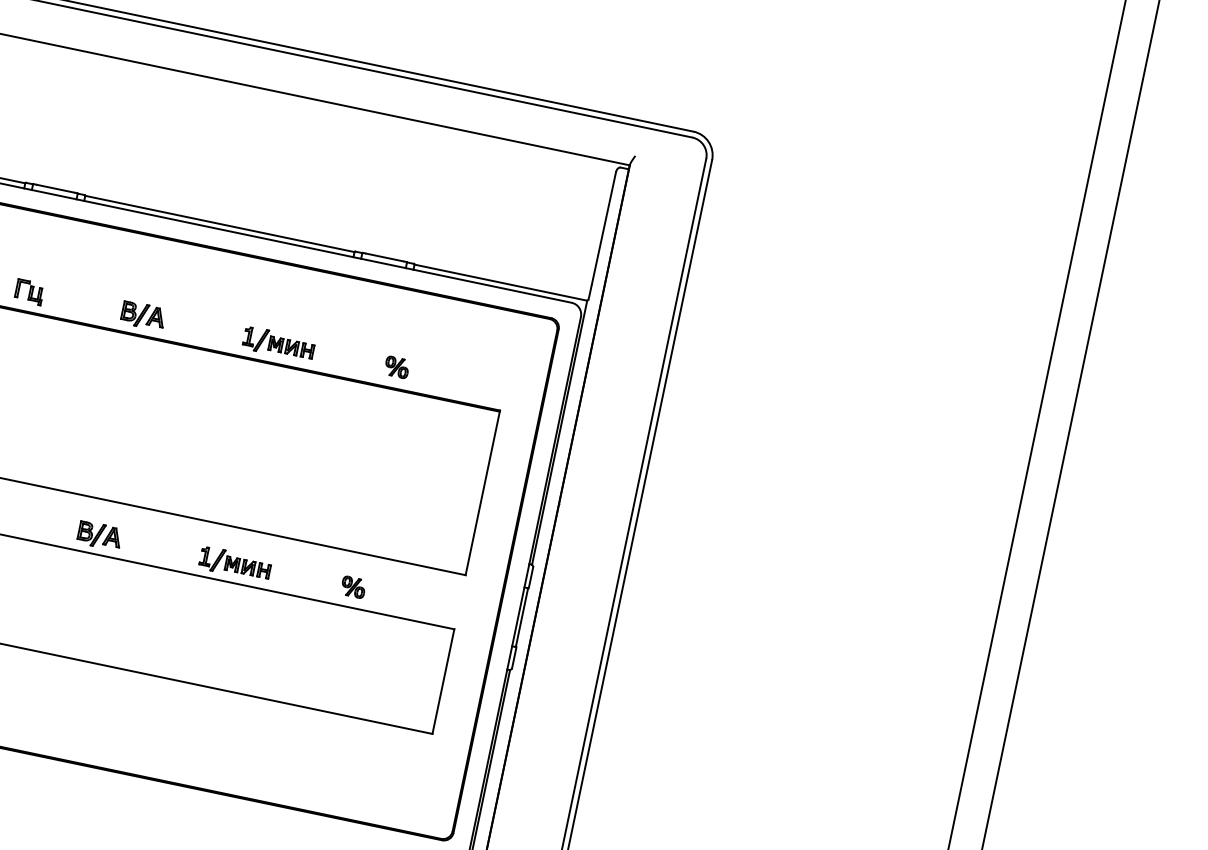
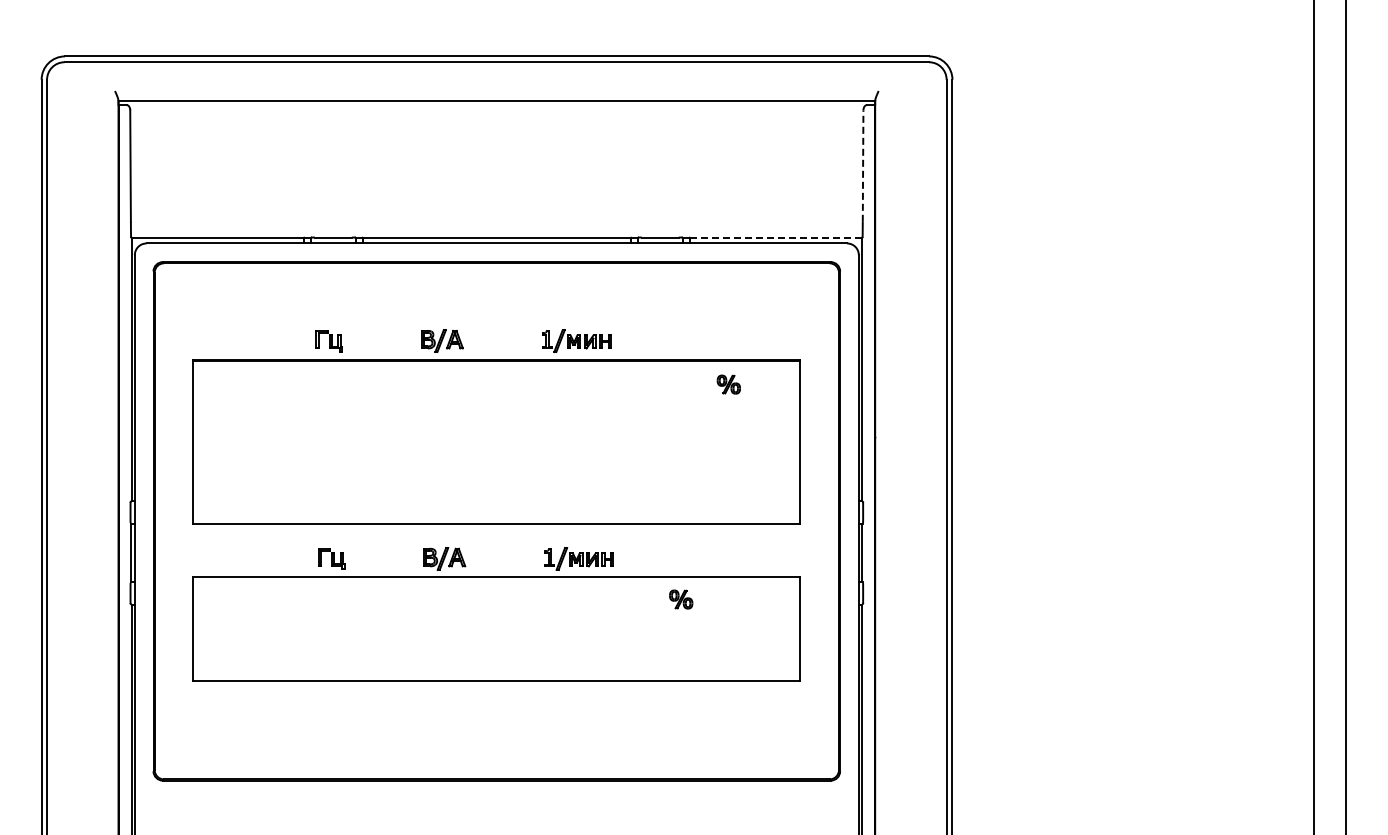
line: (604, 228) -> (863, 166), solid -> dashed
line: (500, 282) -> (775, 238), solid -> dashed
part: (396, 367) -> (728, 384), moved
part: (353, 587) -> (681, 599), moved

